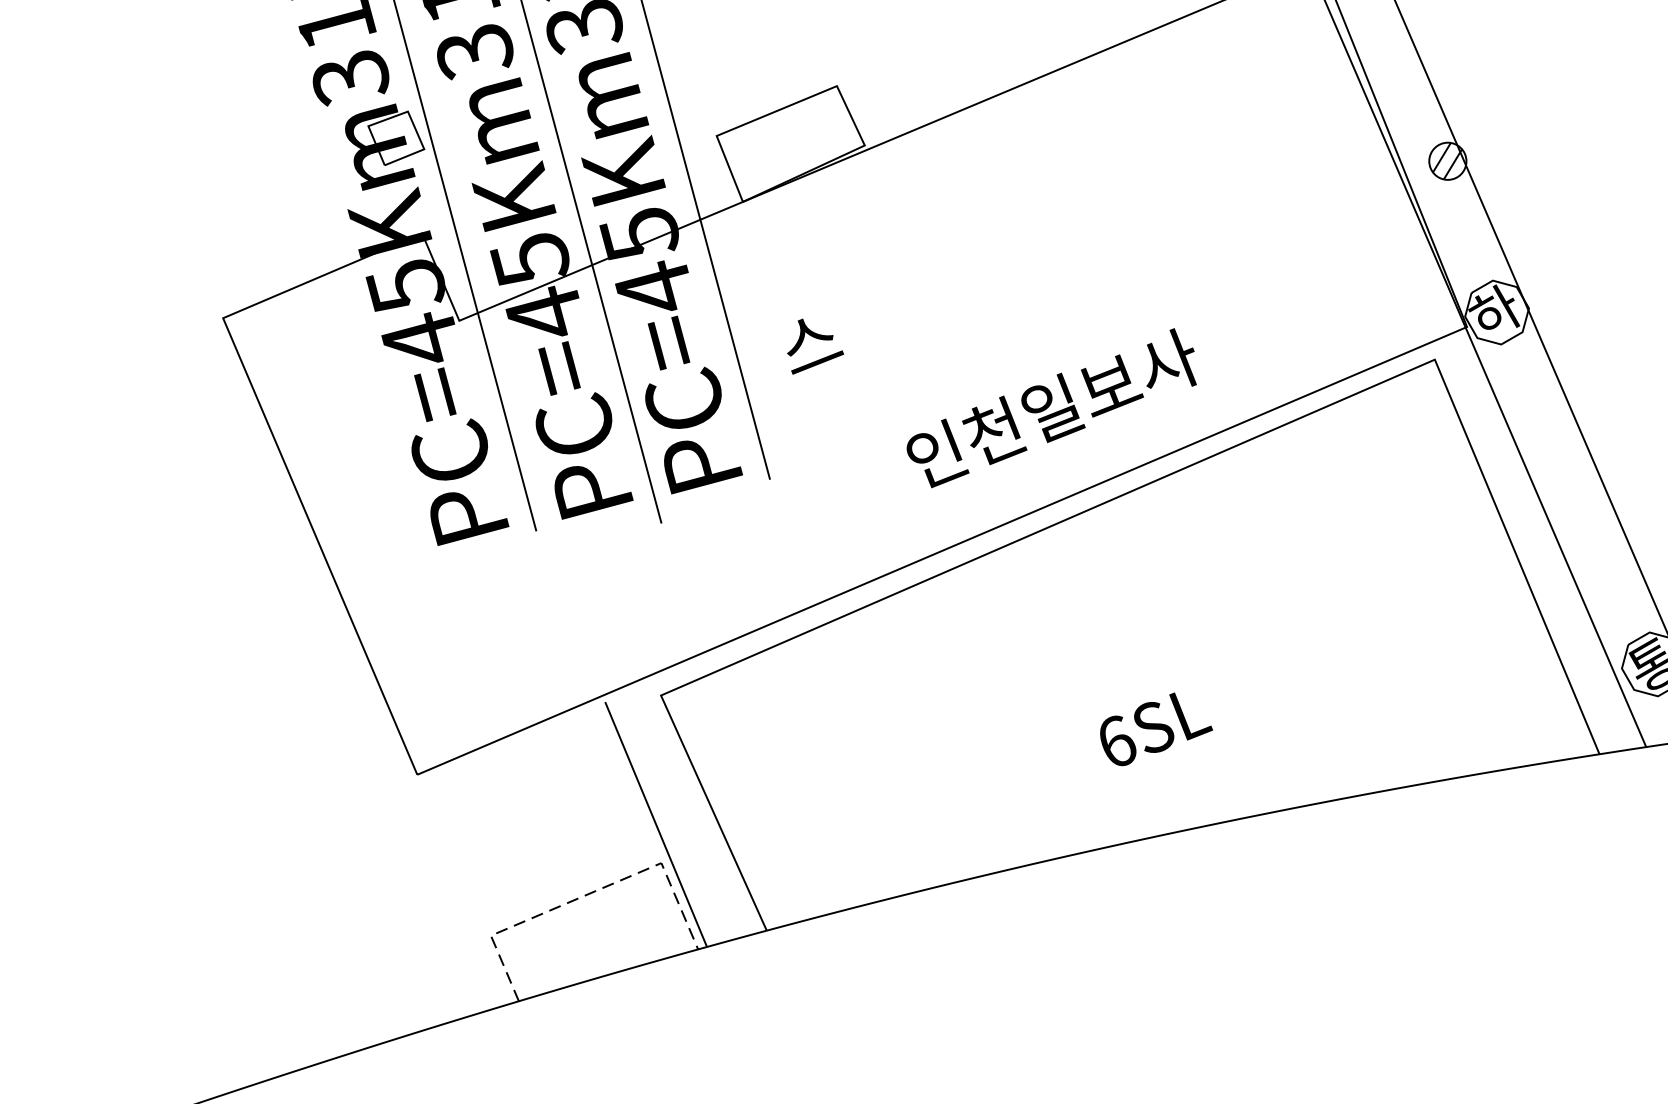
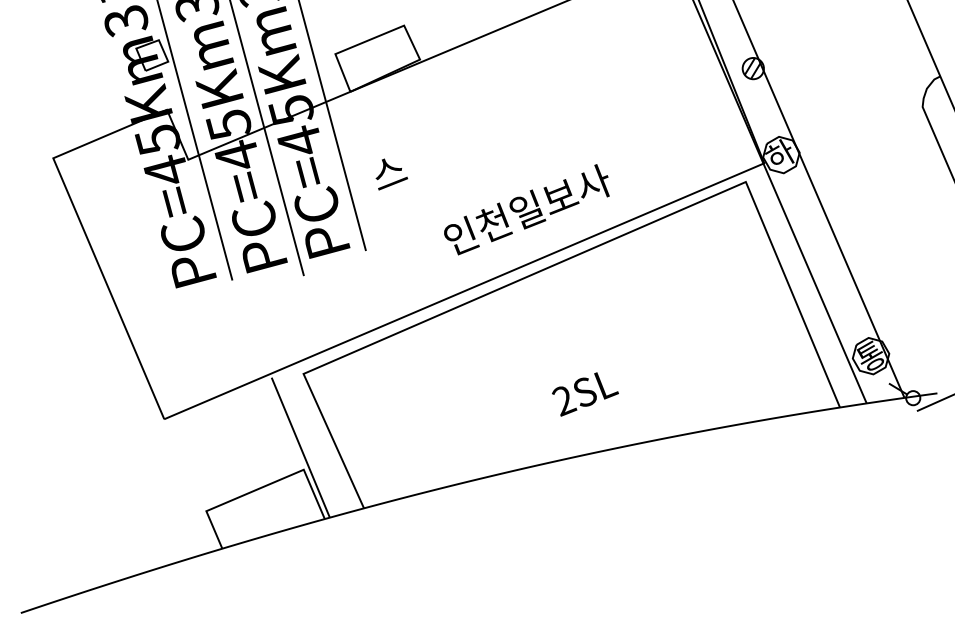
text: (1117, 741) -> (564, 400), 6SL -> 2SL
line: (587, 894) -> (261, 487), dashed -> solid

